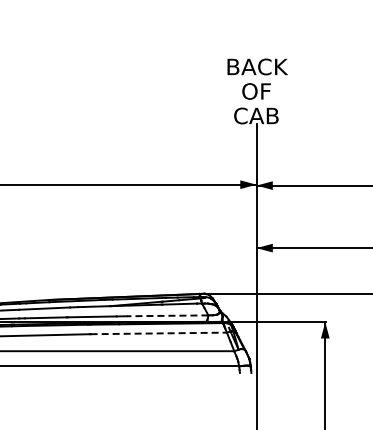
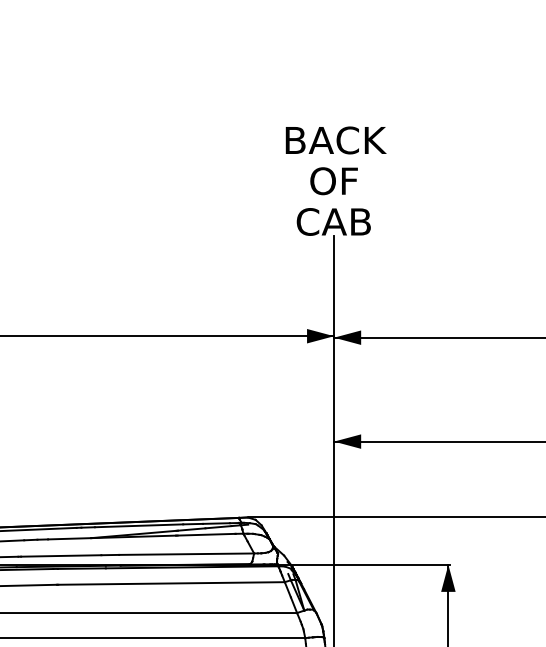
line: (167, 315) -> (186, 553), dashed -> solid
line: (159, 333) -> (172, 583), dashed -> solid

